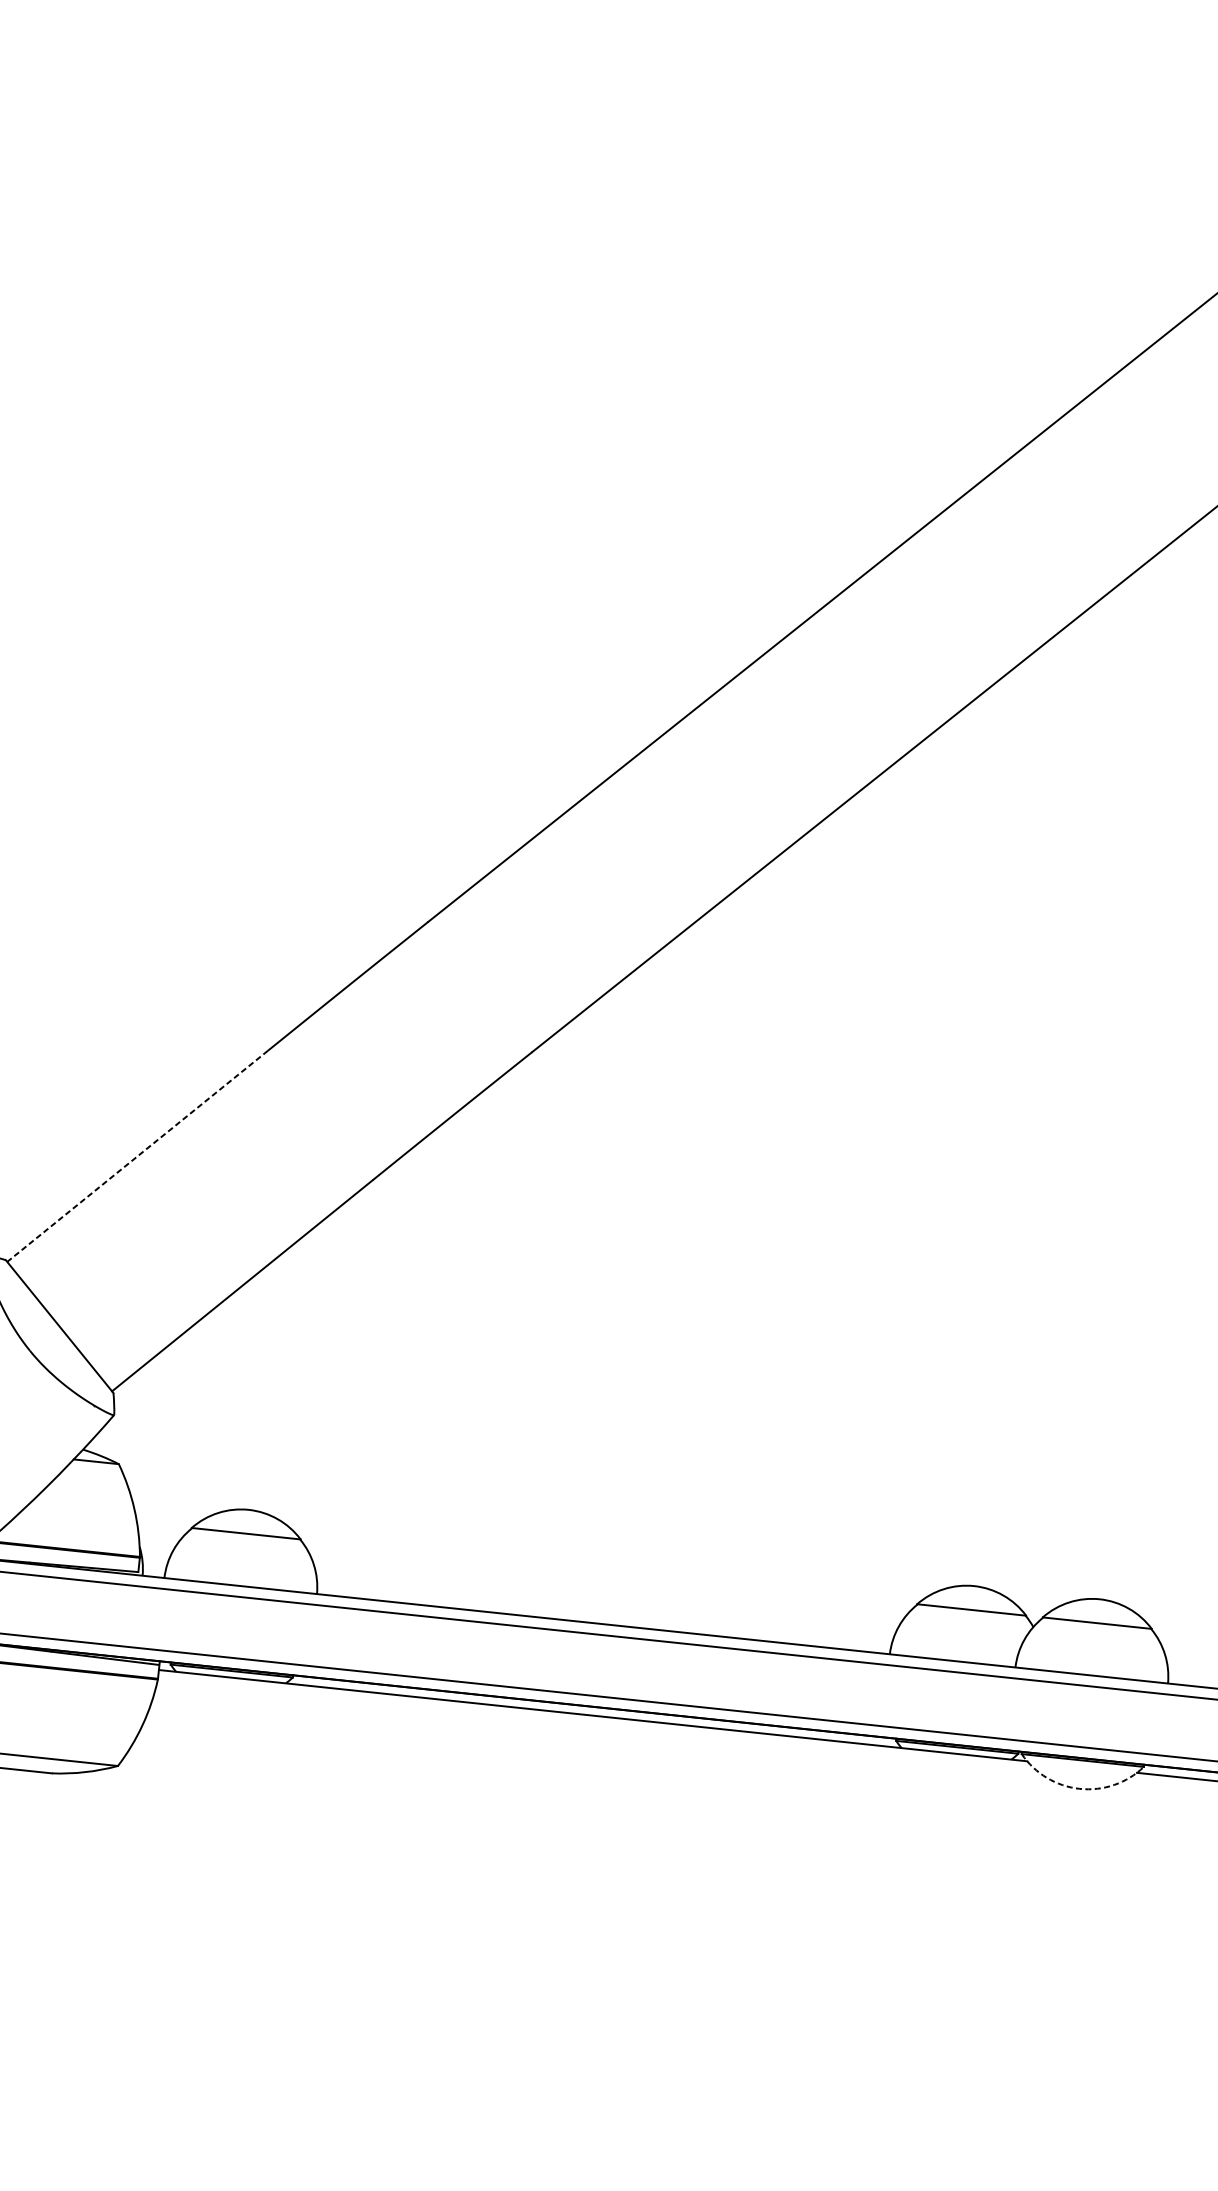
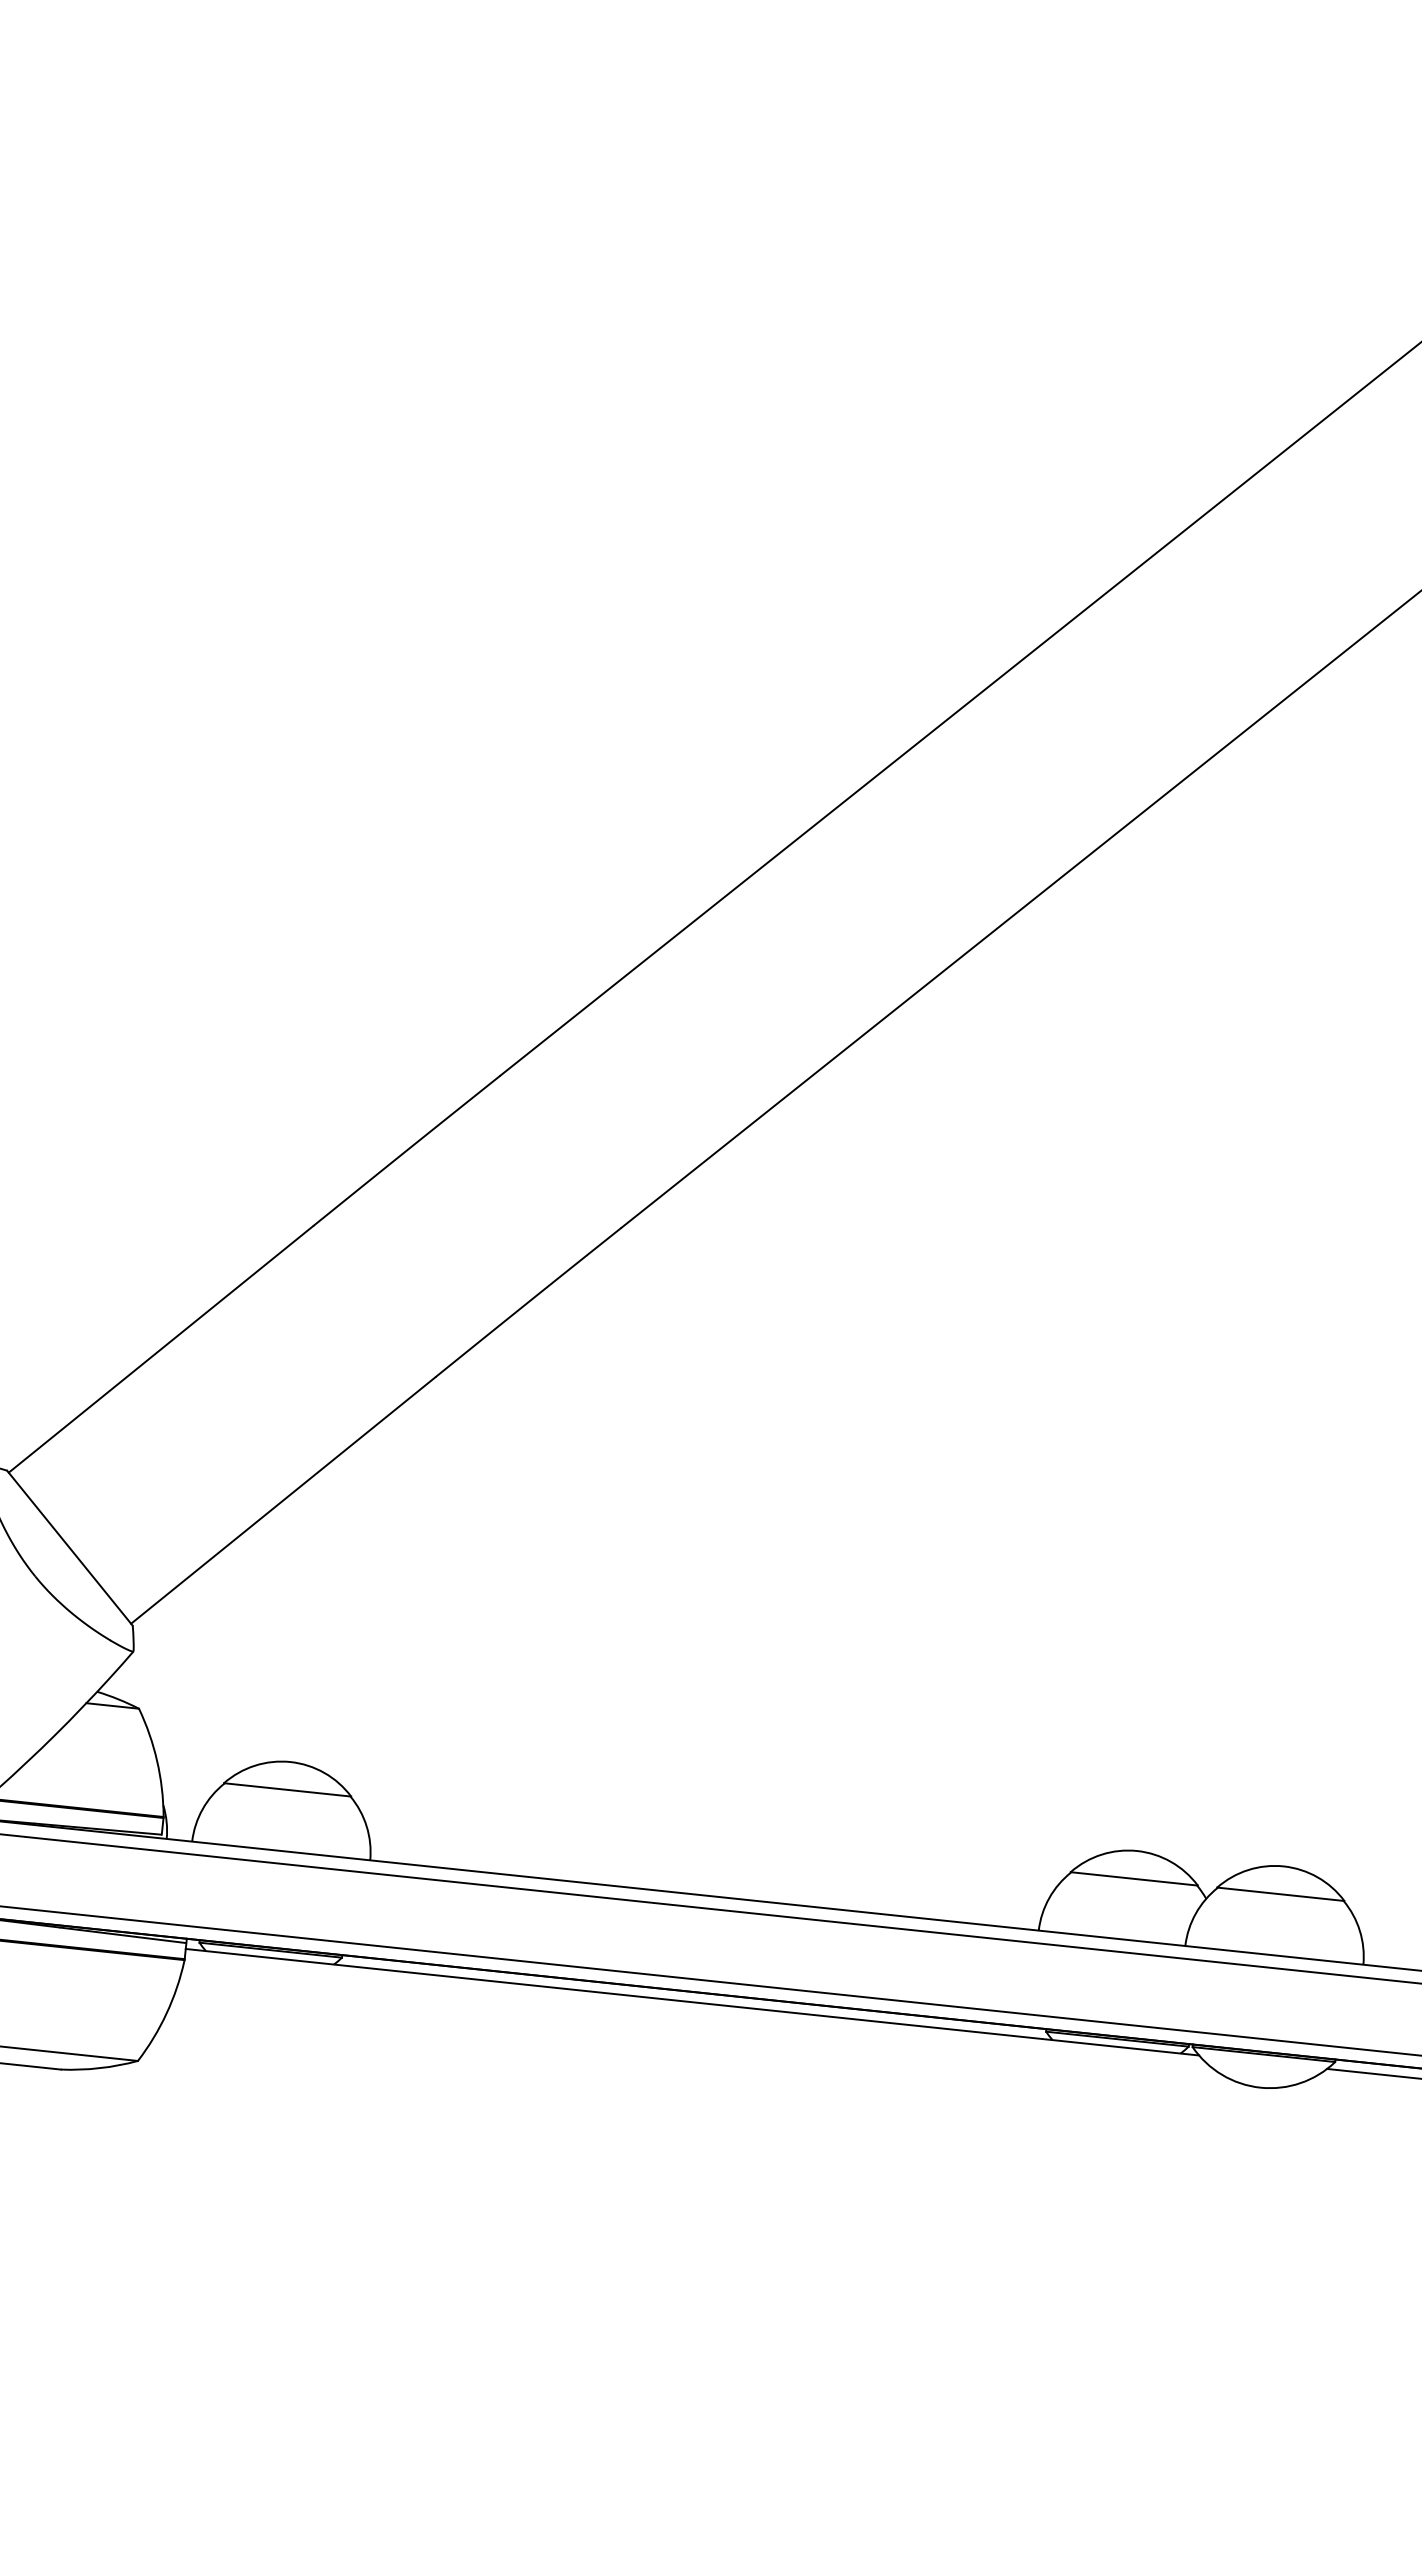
line: (137, 1156) -> (160, 1349), dashed -> solid
arc: (1079, 1788) -> (1260, 2087), dashed -> solid

